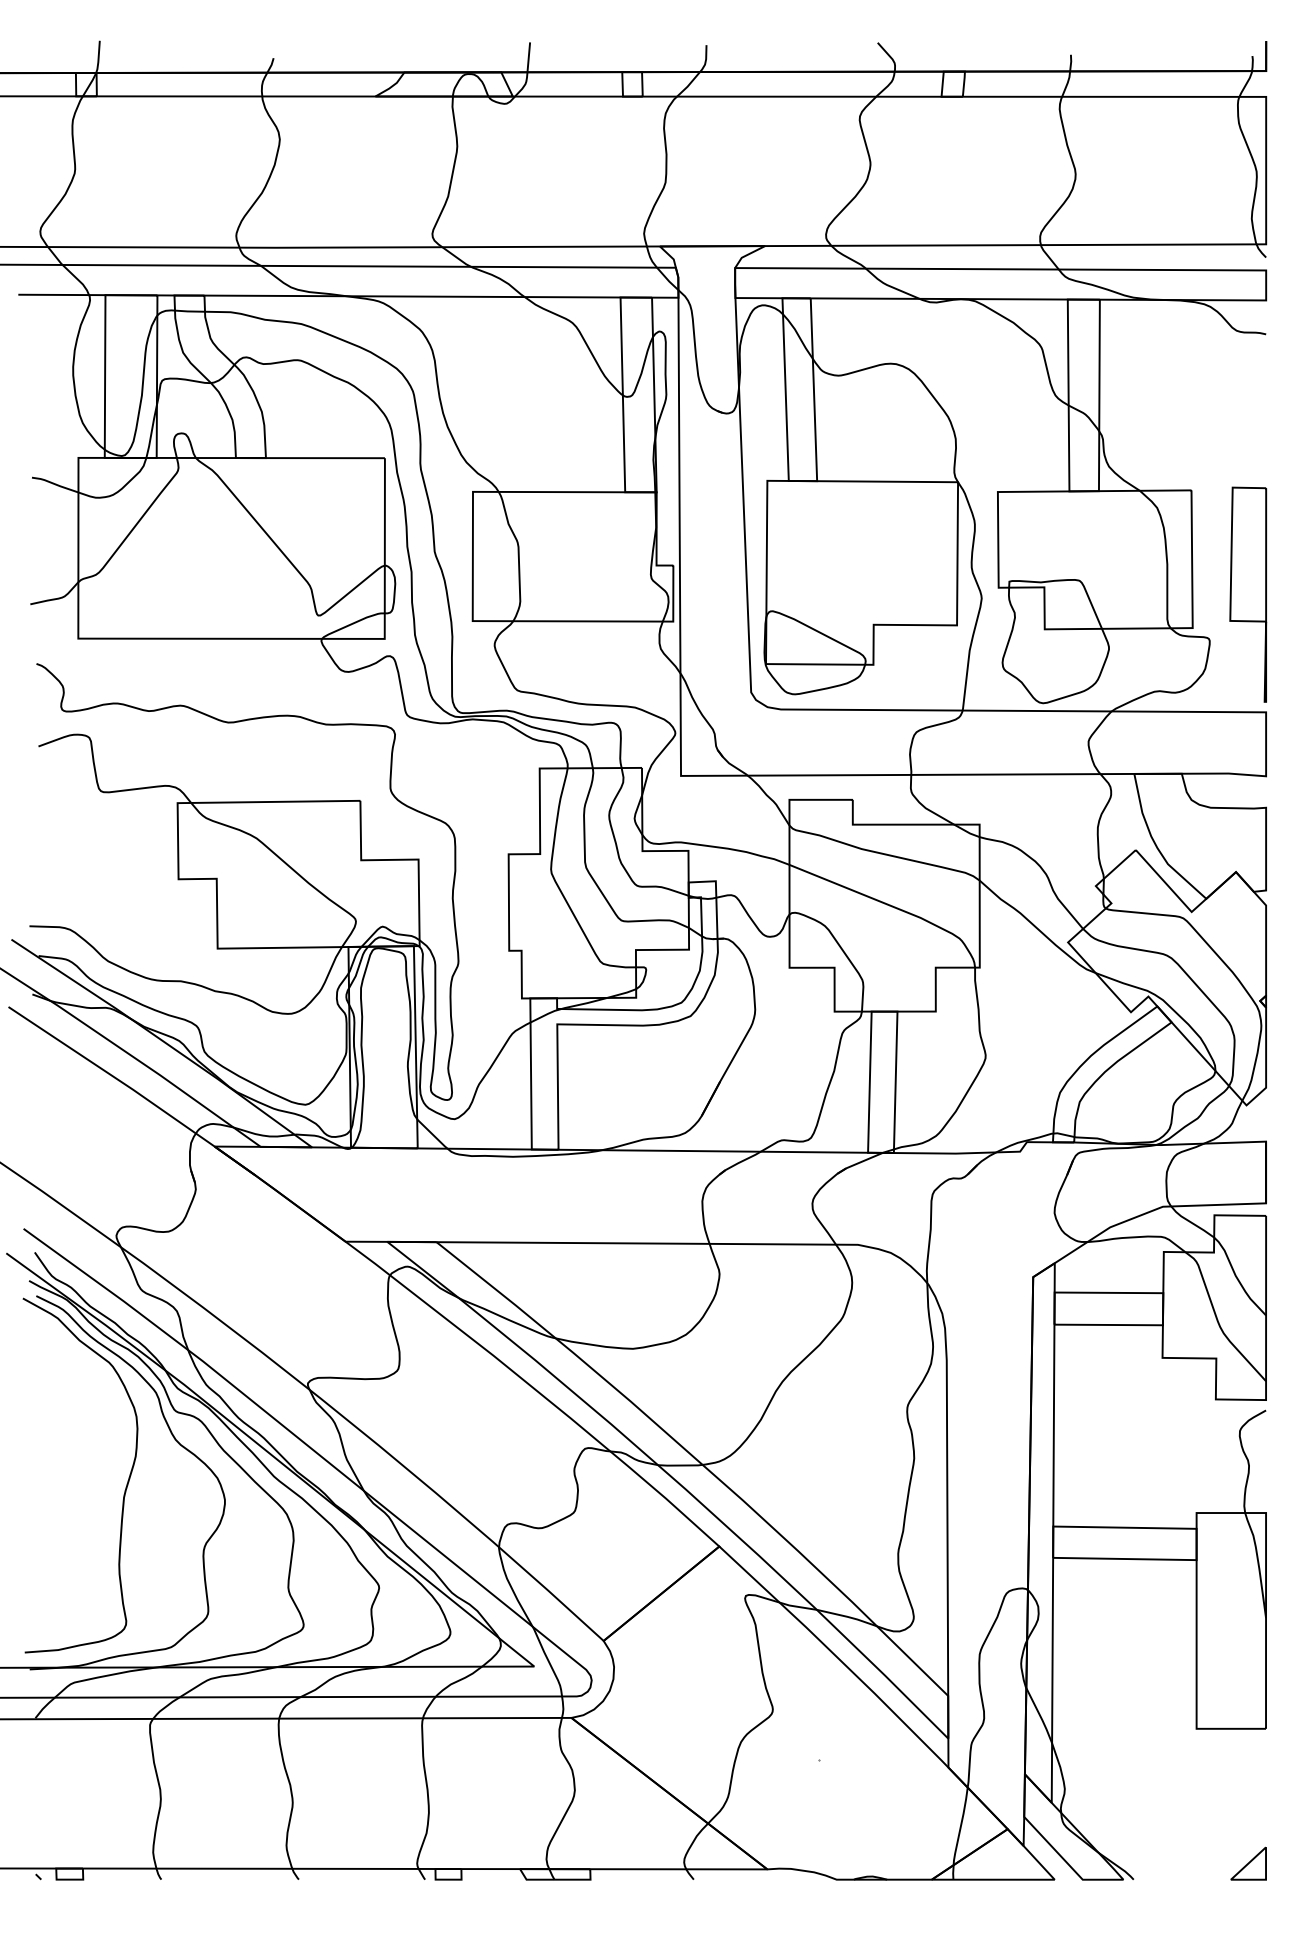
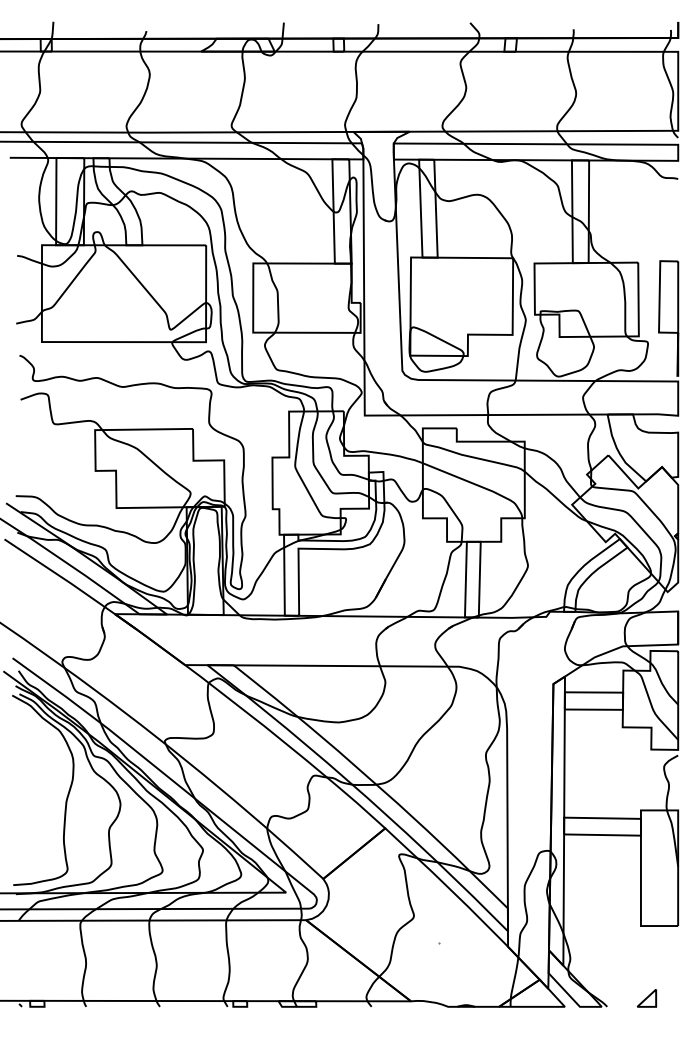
part: (1248, 1864) -> (646, 998), moved

